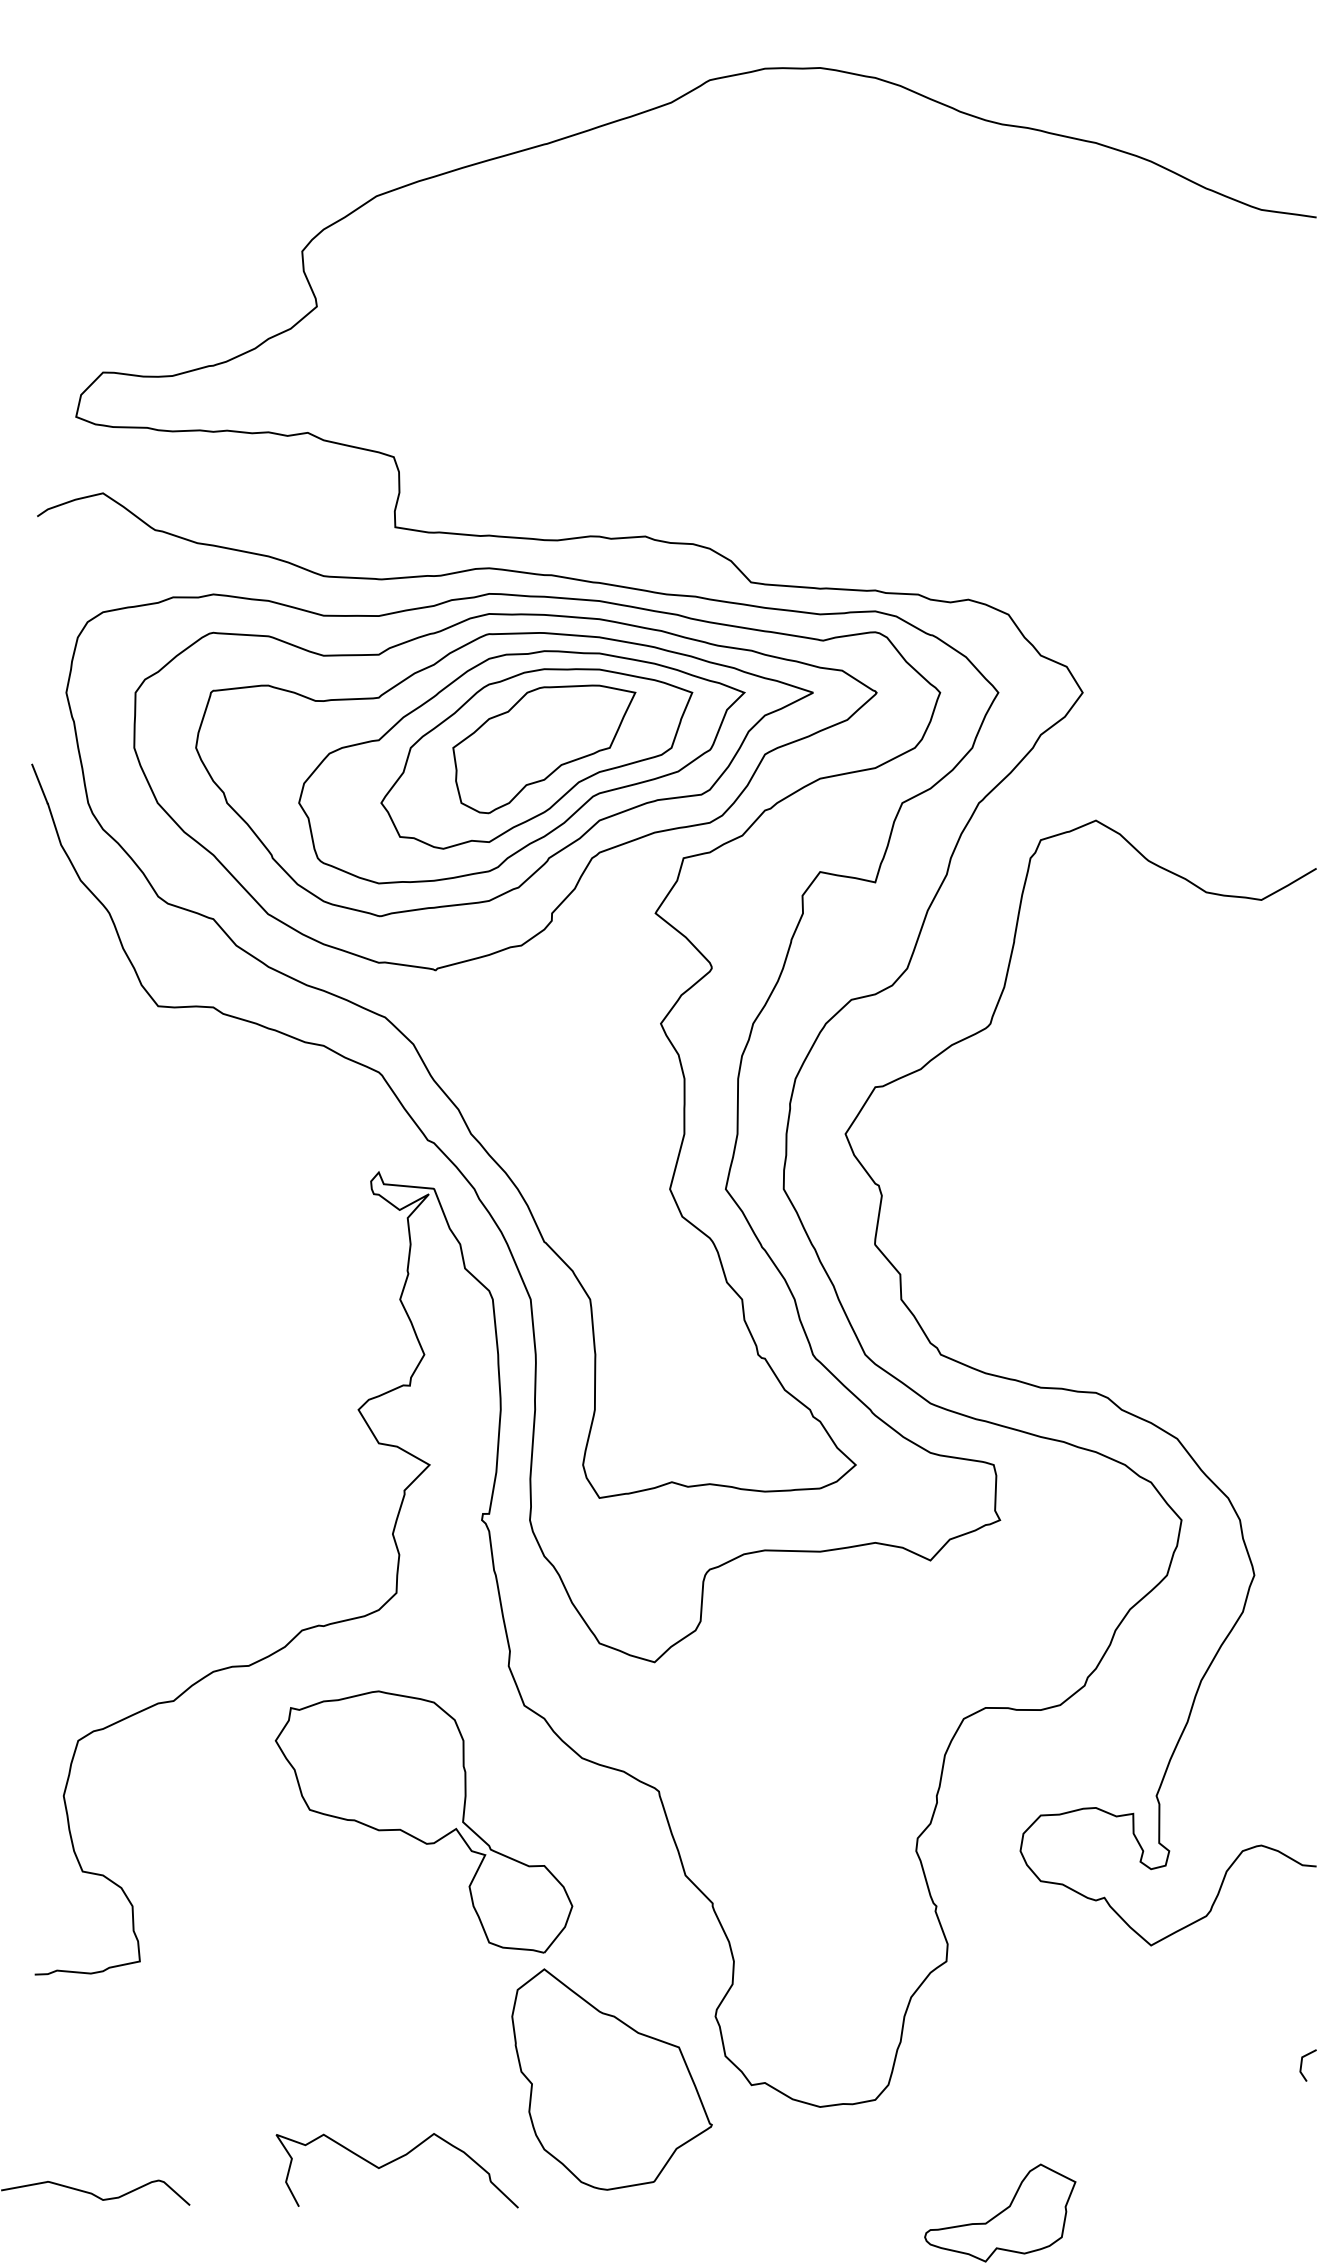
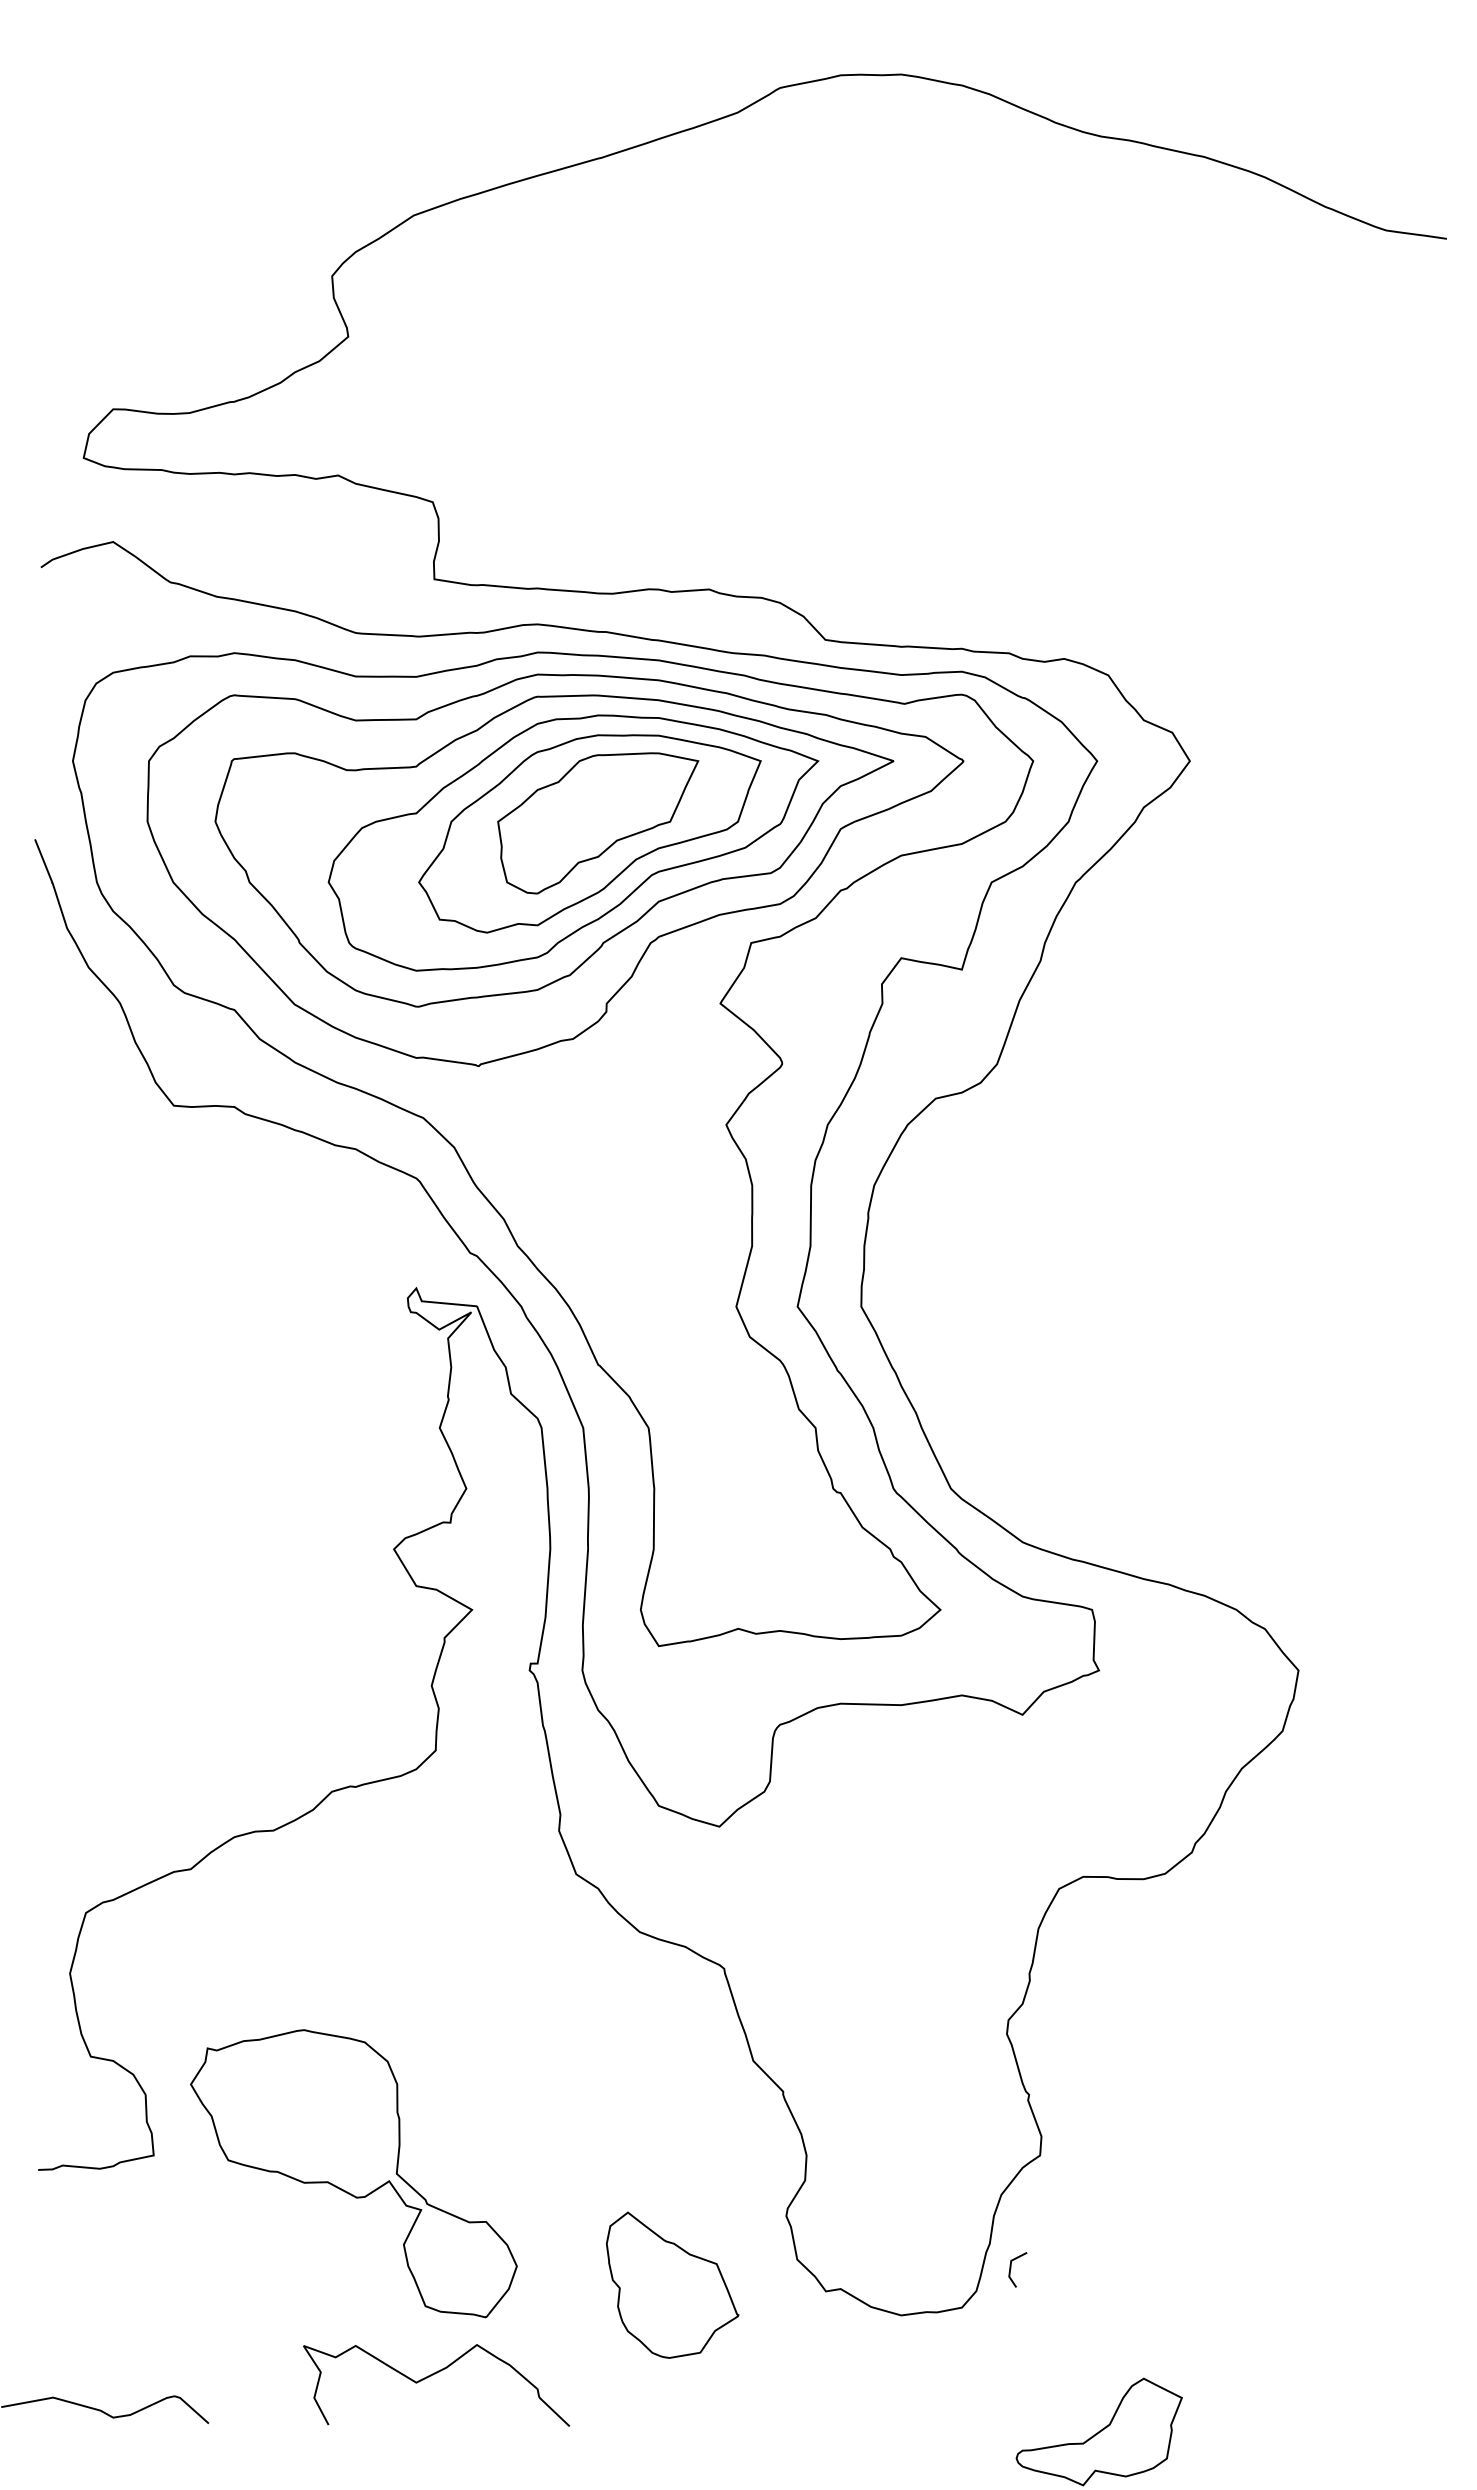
curve: (1079, 1390) -> (1186, 1527), removed
part: (423, 1821) -> (353, 2173), moved
line: (1302, 2065) -> (1011, 2269), moved
part: (611, 2079) -> (672, 2285), size x0.6

